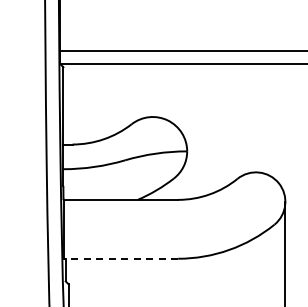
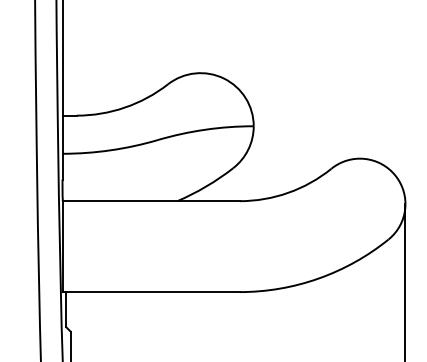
line: (120, 258) -> (150, 291), dashed -> solid

